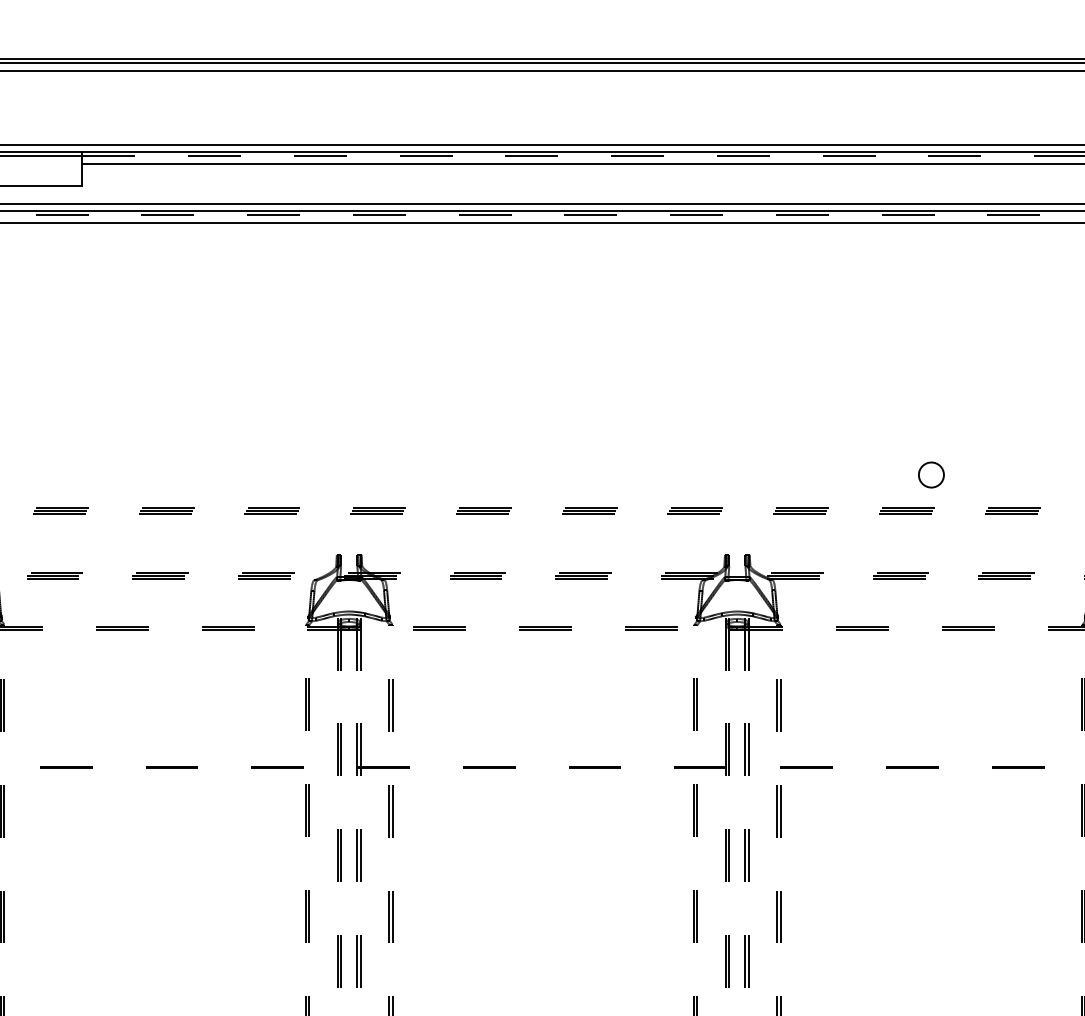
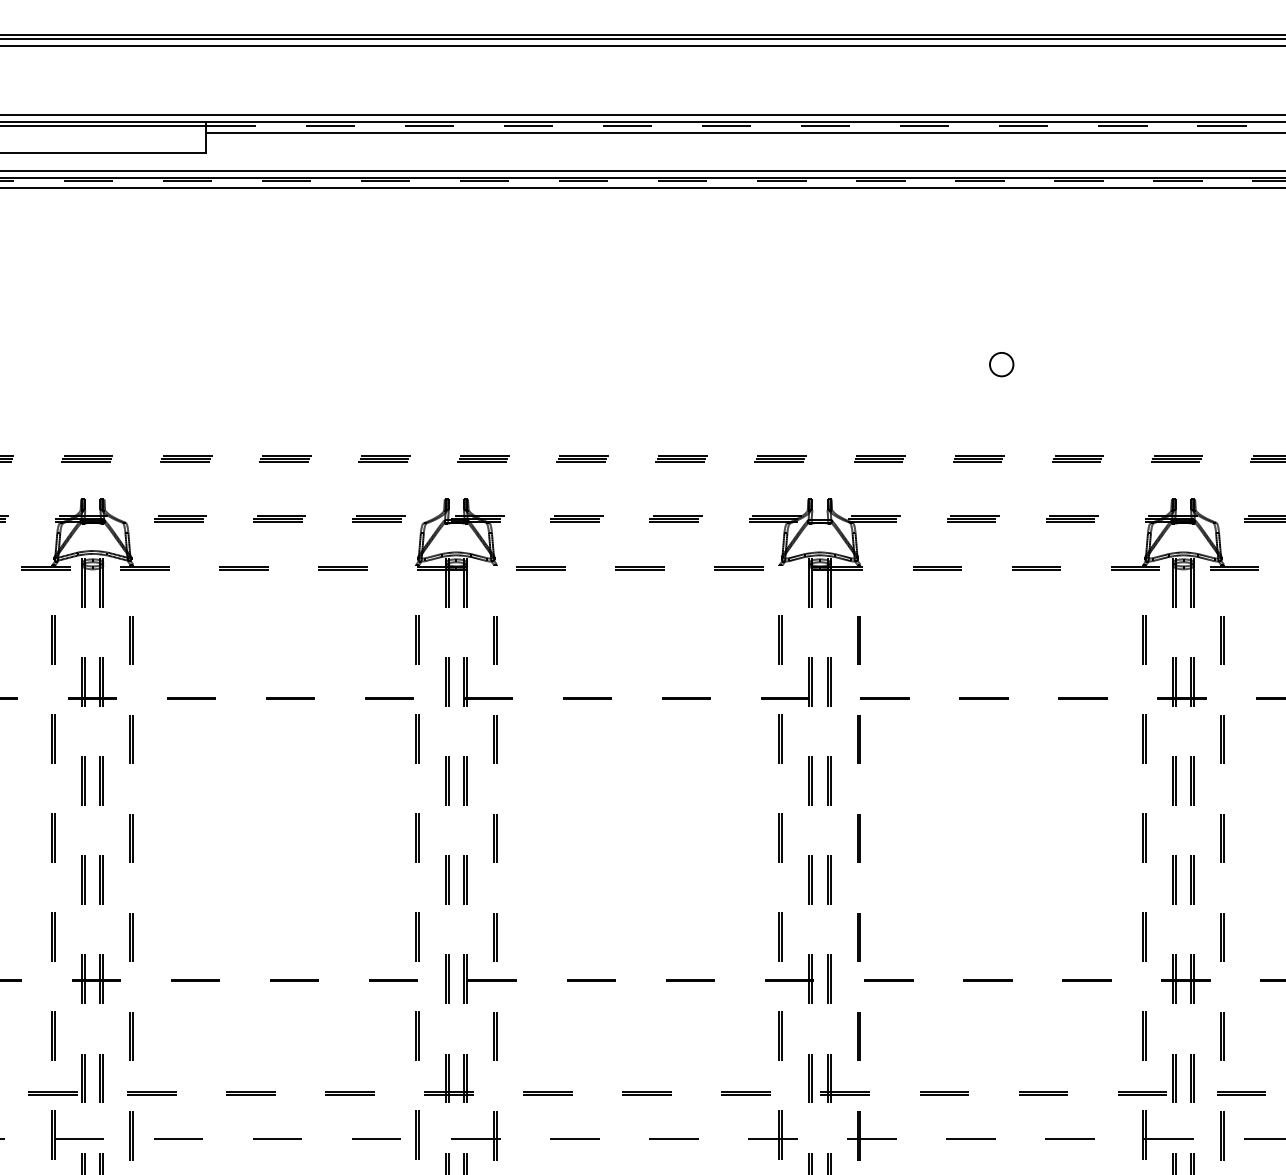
circle: (931, 474) -> (1001, 364), moved

